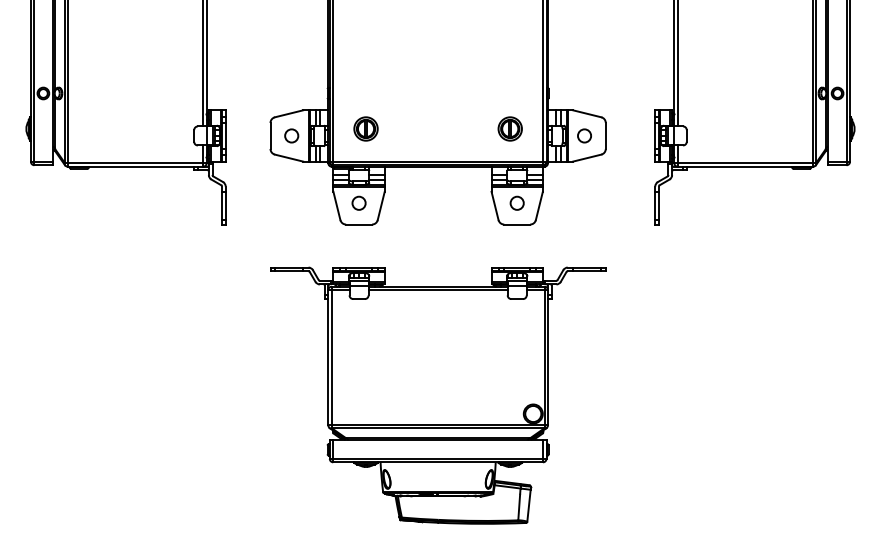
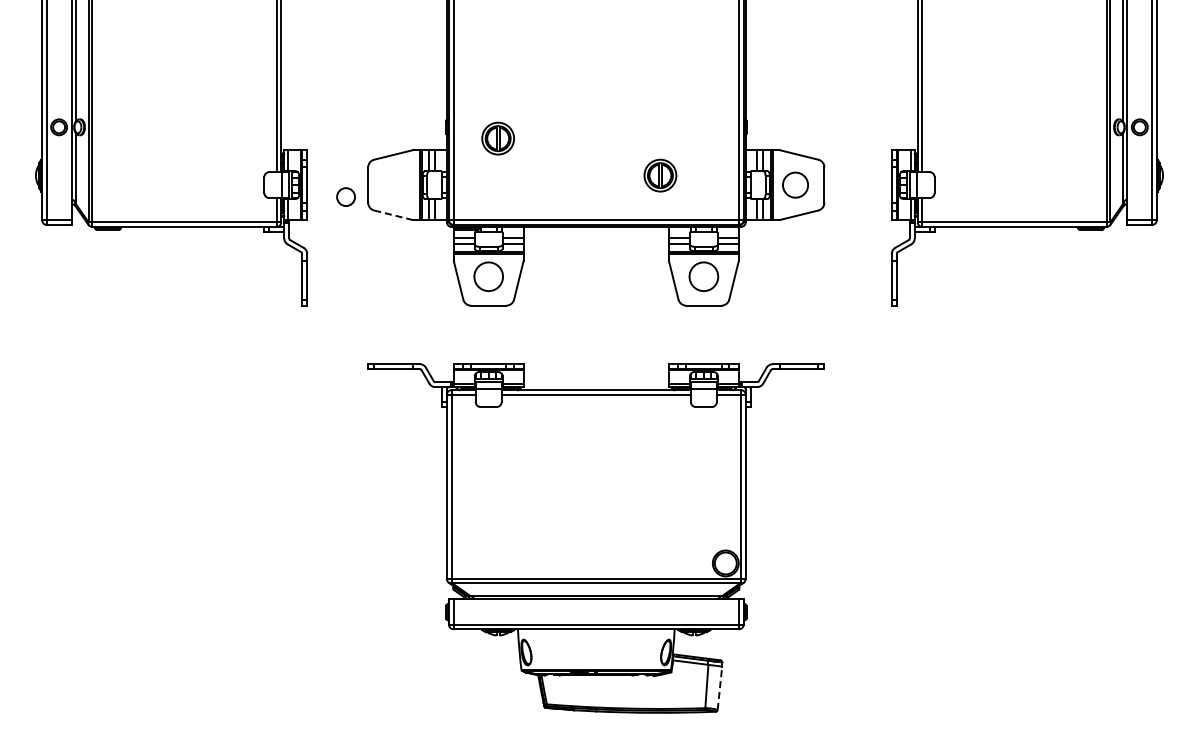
part: (365, 128) -> (497, 138), moved
part: (510, 128) -> (660, 175), moved
circle: (291, 135) -> (345, 196), moved
circle: (584, 135) -> (795, 184), size x1.4
line: (289, 158) -> (393, 215), solid -> dashed
circle: (358, 203) -> (488, 276), size x1.6
circle: (516, 203) -> (703, 276), size x1.6
line: (528, 505) -> (719, 688), solid -> dashed

